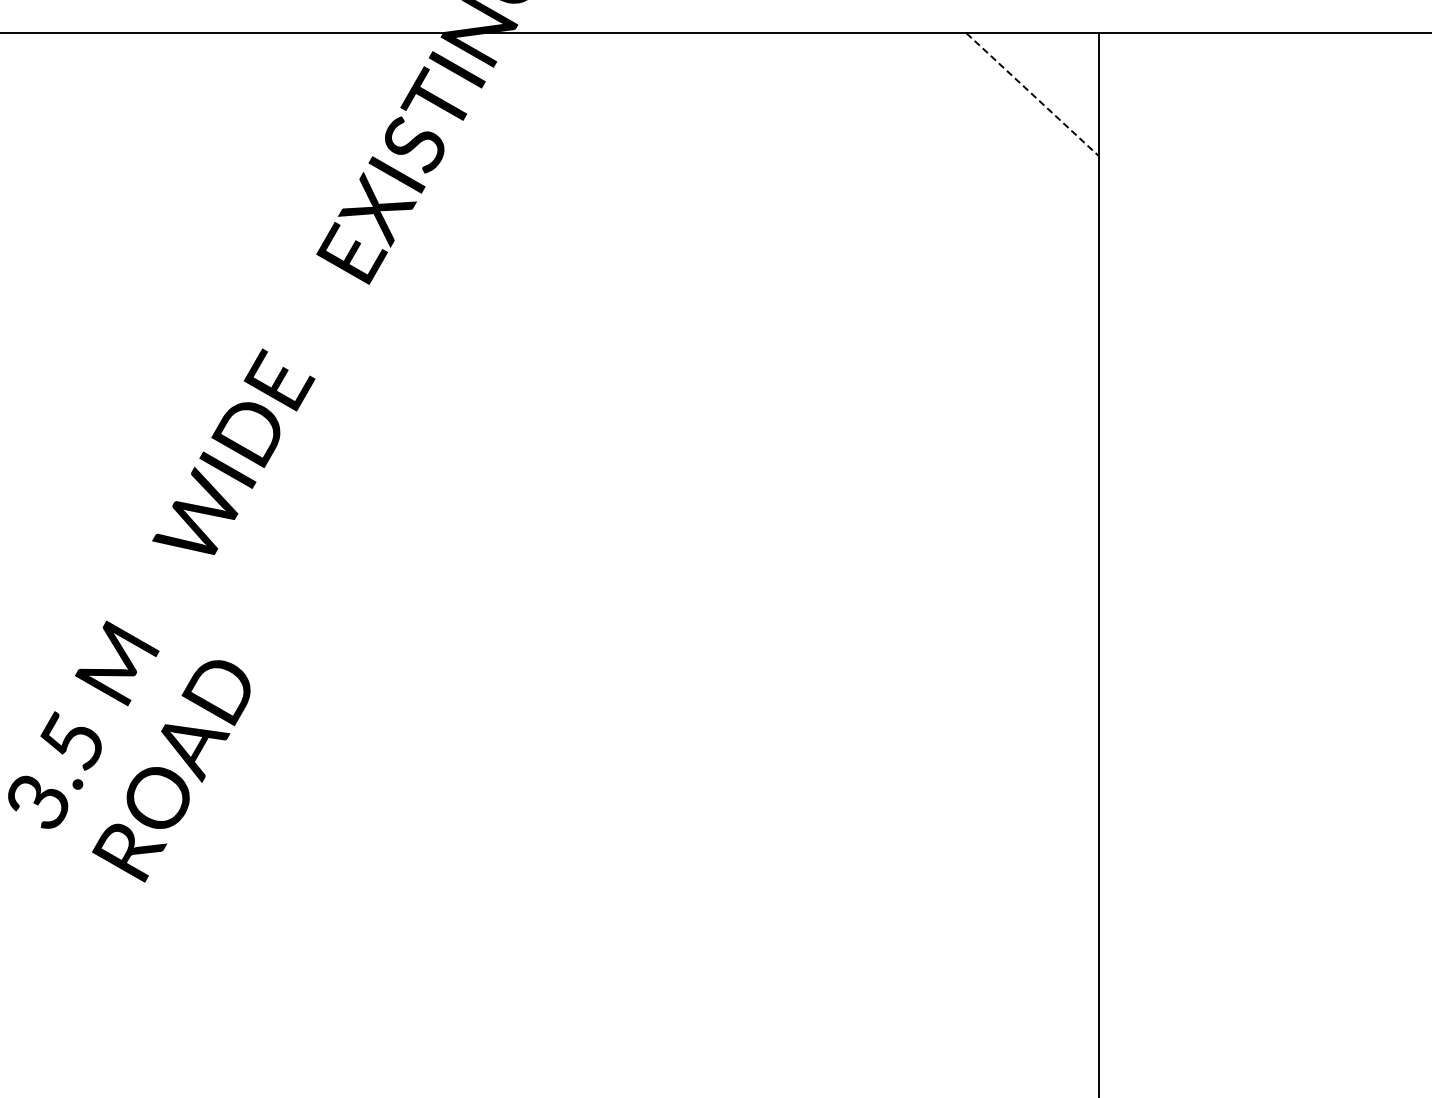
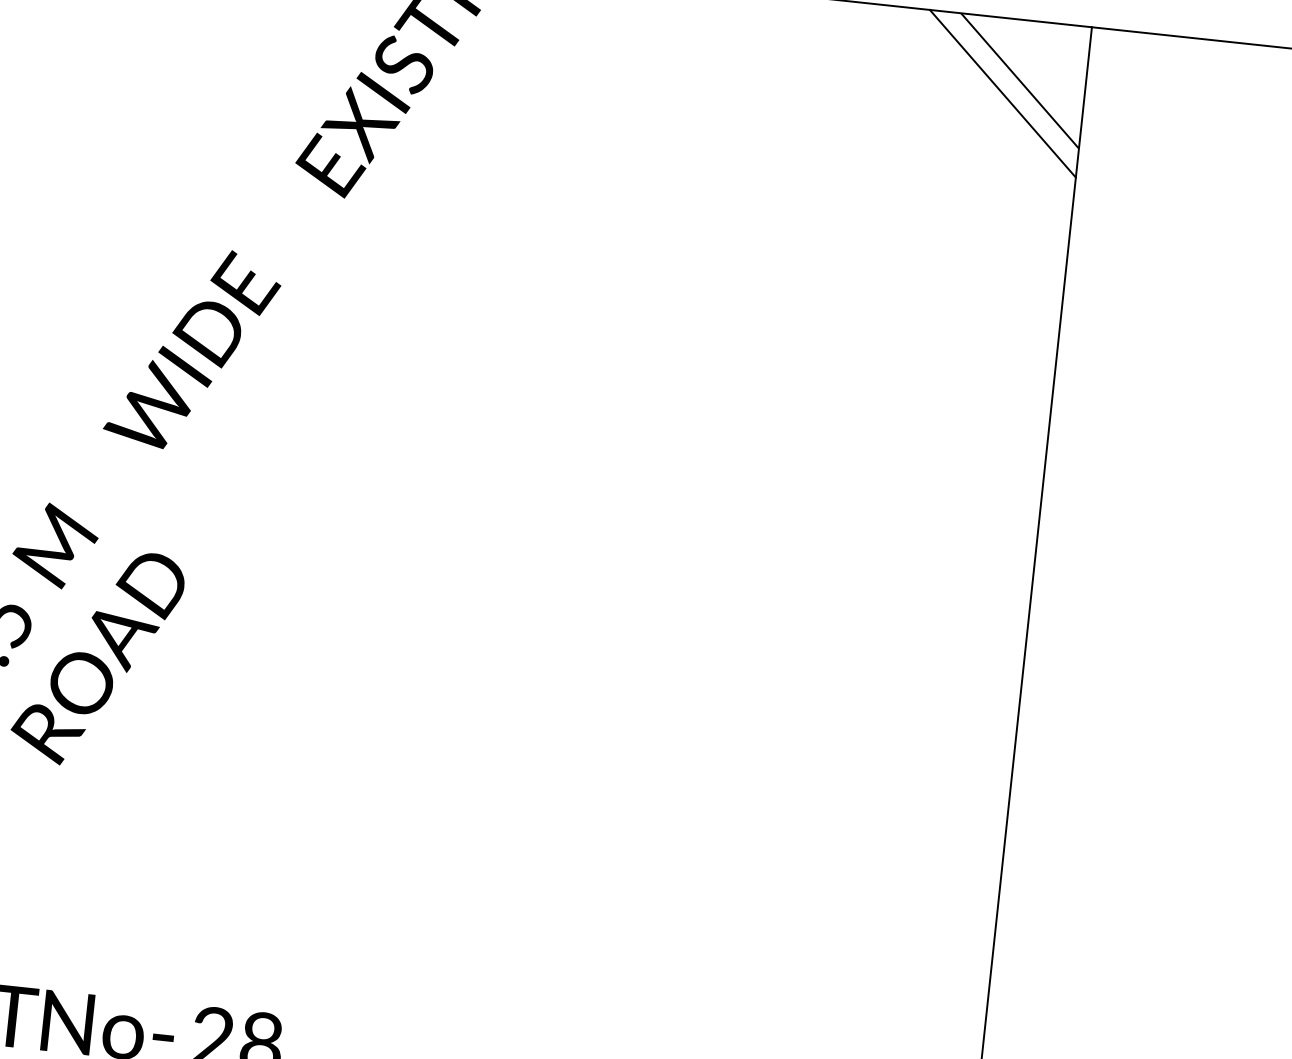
line: (1033, 95) -> (1020, 81), dashed -> solid
line: (1017, 109) -> (1003, 93), added

